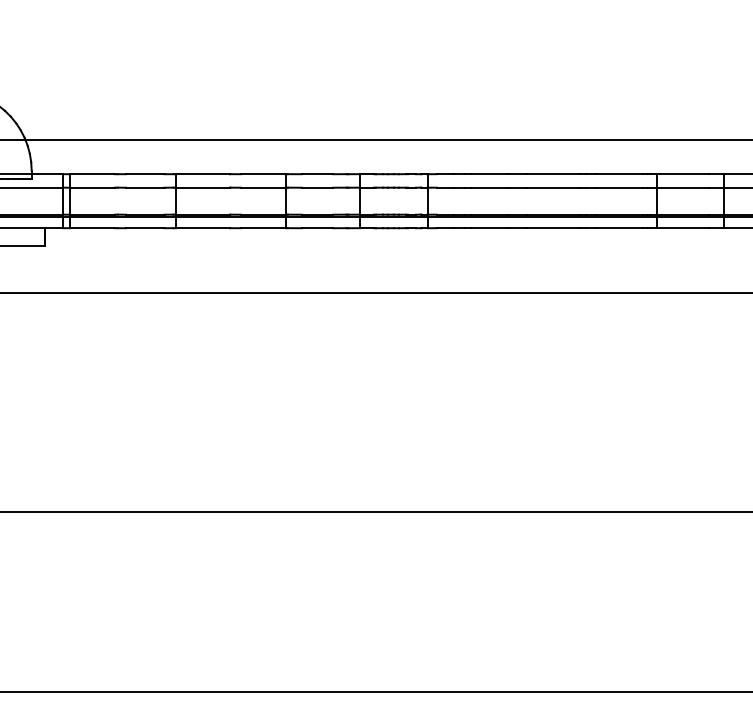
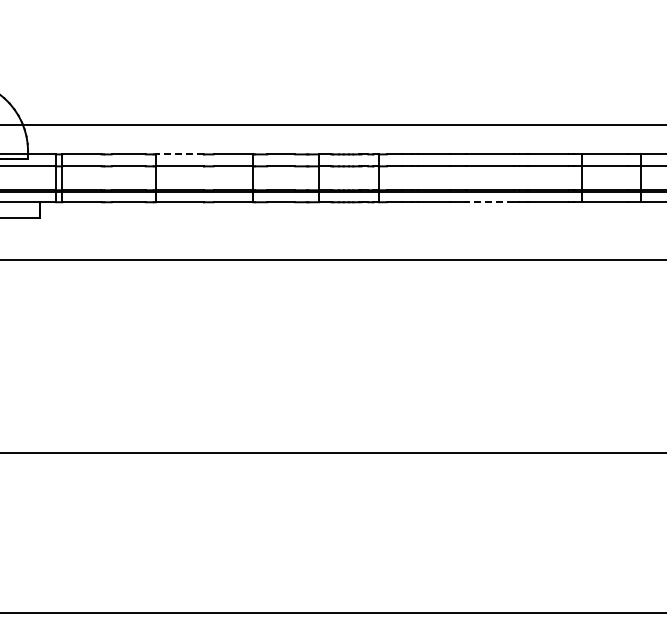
line: (202, 174) -> (179, 154), solid -> dashed
line: (552, 228) -> (489, 202), solid -> dashed

